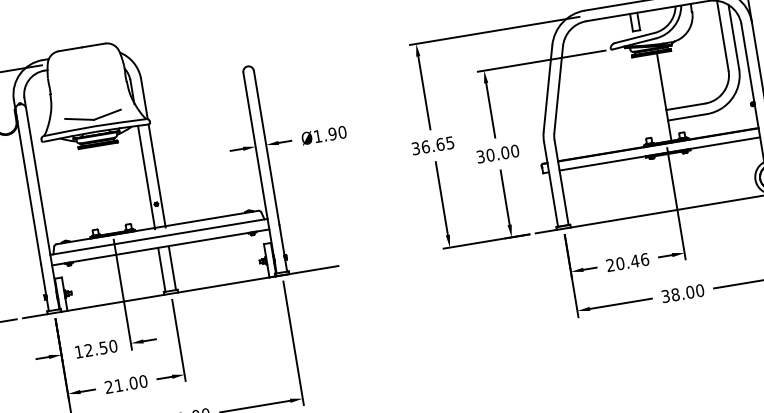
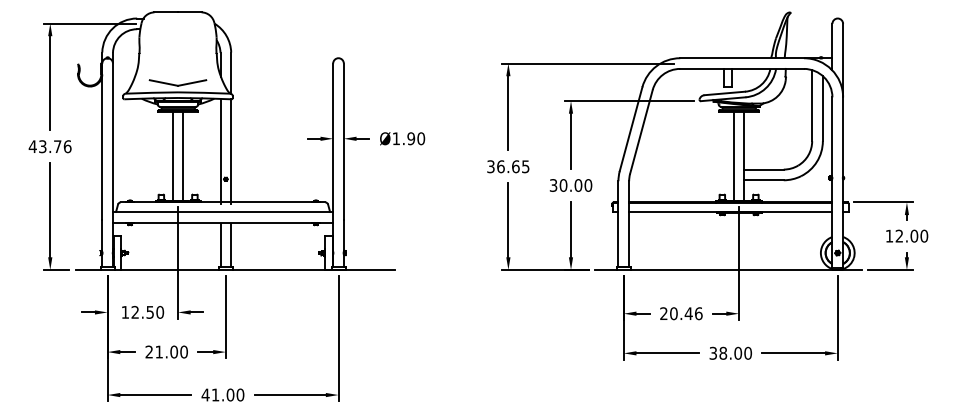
line: (653, 98) -> (733, 156), added
line: (110, 188) -> (183, 156), added
line: (100, 190) -> (172, 156), added

